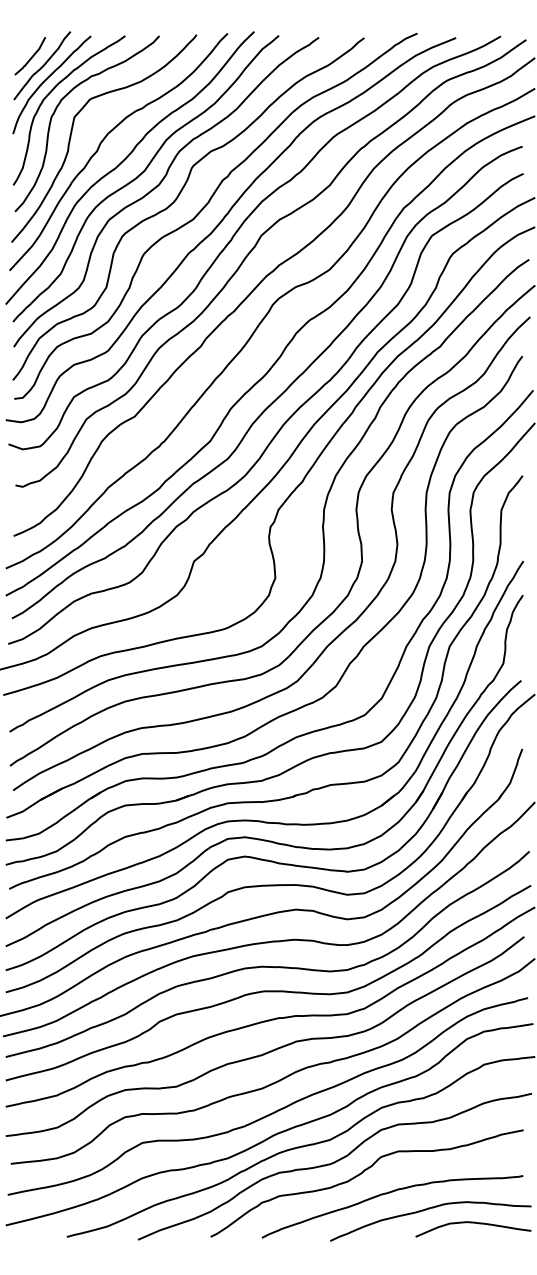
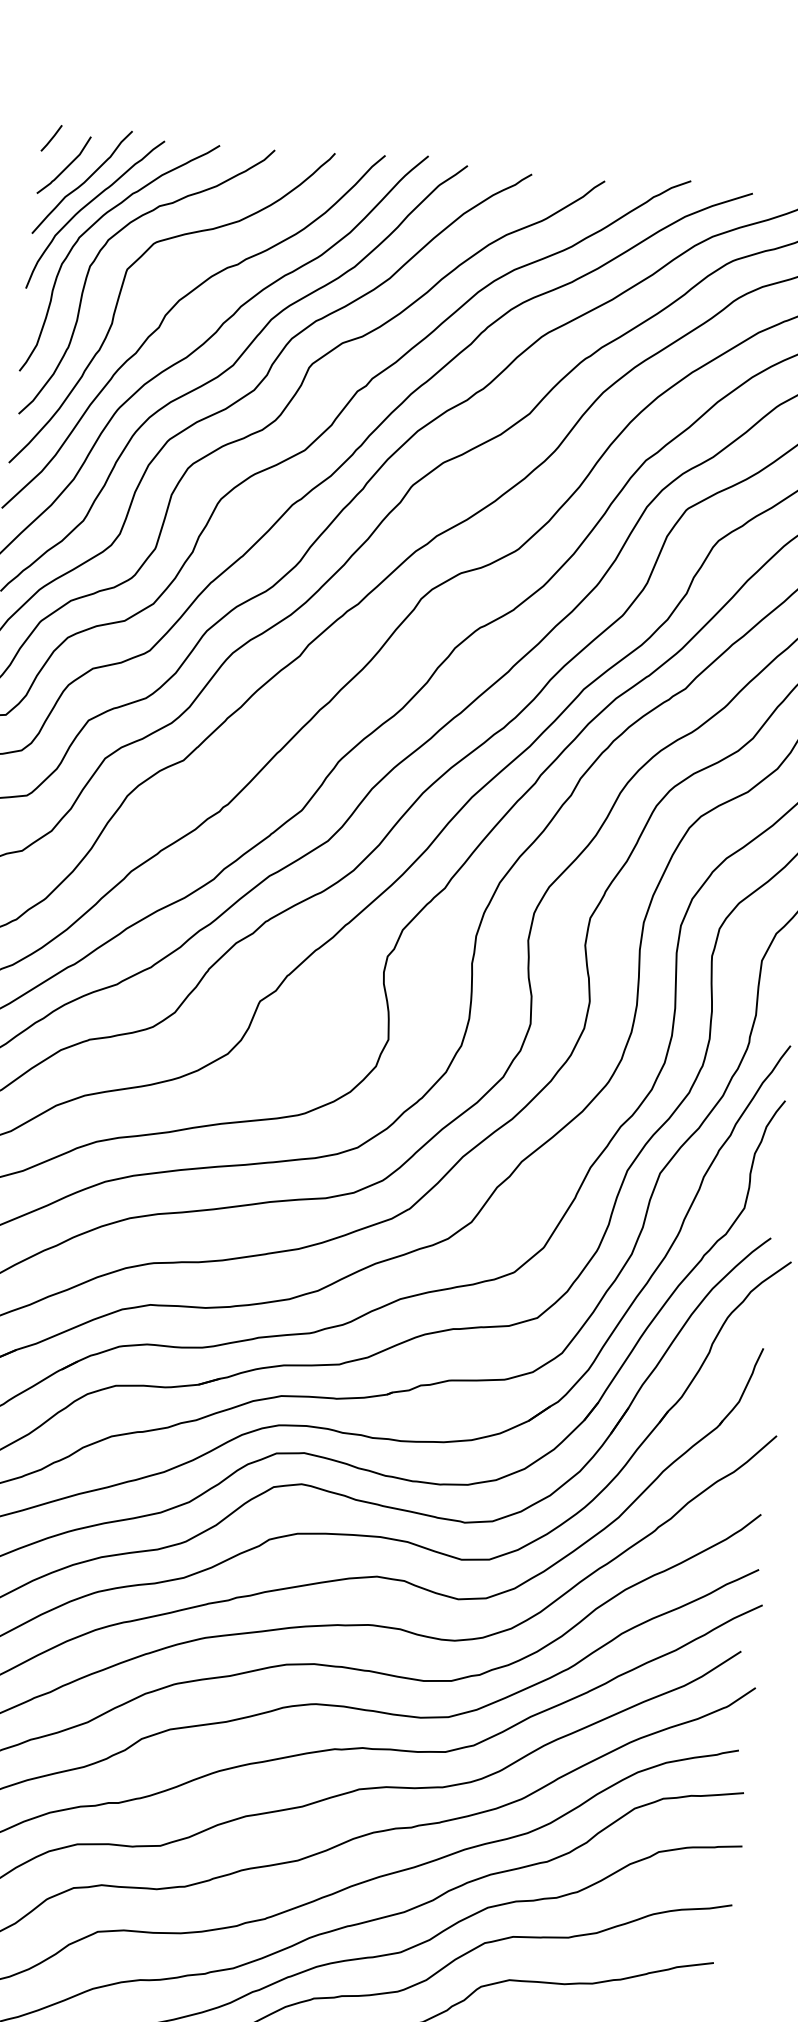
line: (20, 39) -> (50, 137), added

